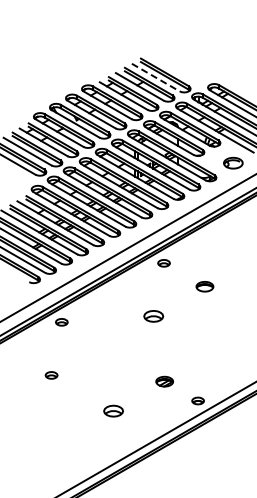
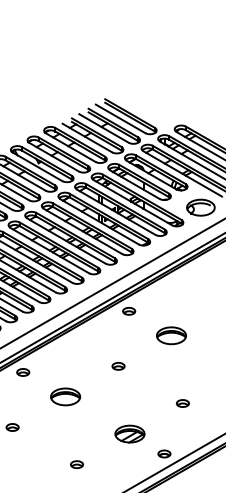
line: (155, 77) -> (120, 118), dashed -> solid
part: (233, 162) -> (201, 206), size x1.43
part: (204, 286) -> (171, 335), size x1.67
part: (153, 316) -> (118, 366), size x0.62
part: (102, 345) -> (65, 396), added
part: (215, 352) -> (182, 403), added
part: (164, 381) -> (129, 433), size x1.67
part: (113, 411) -> (76, 464), size x0.62

